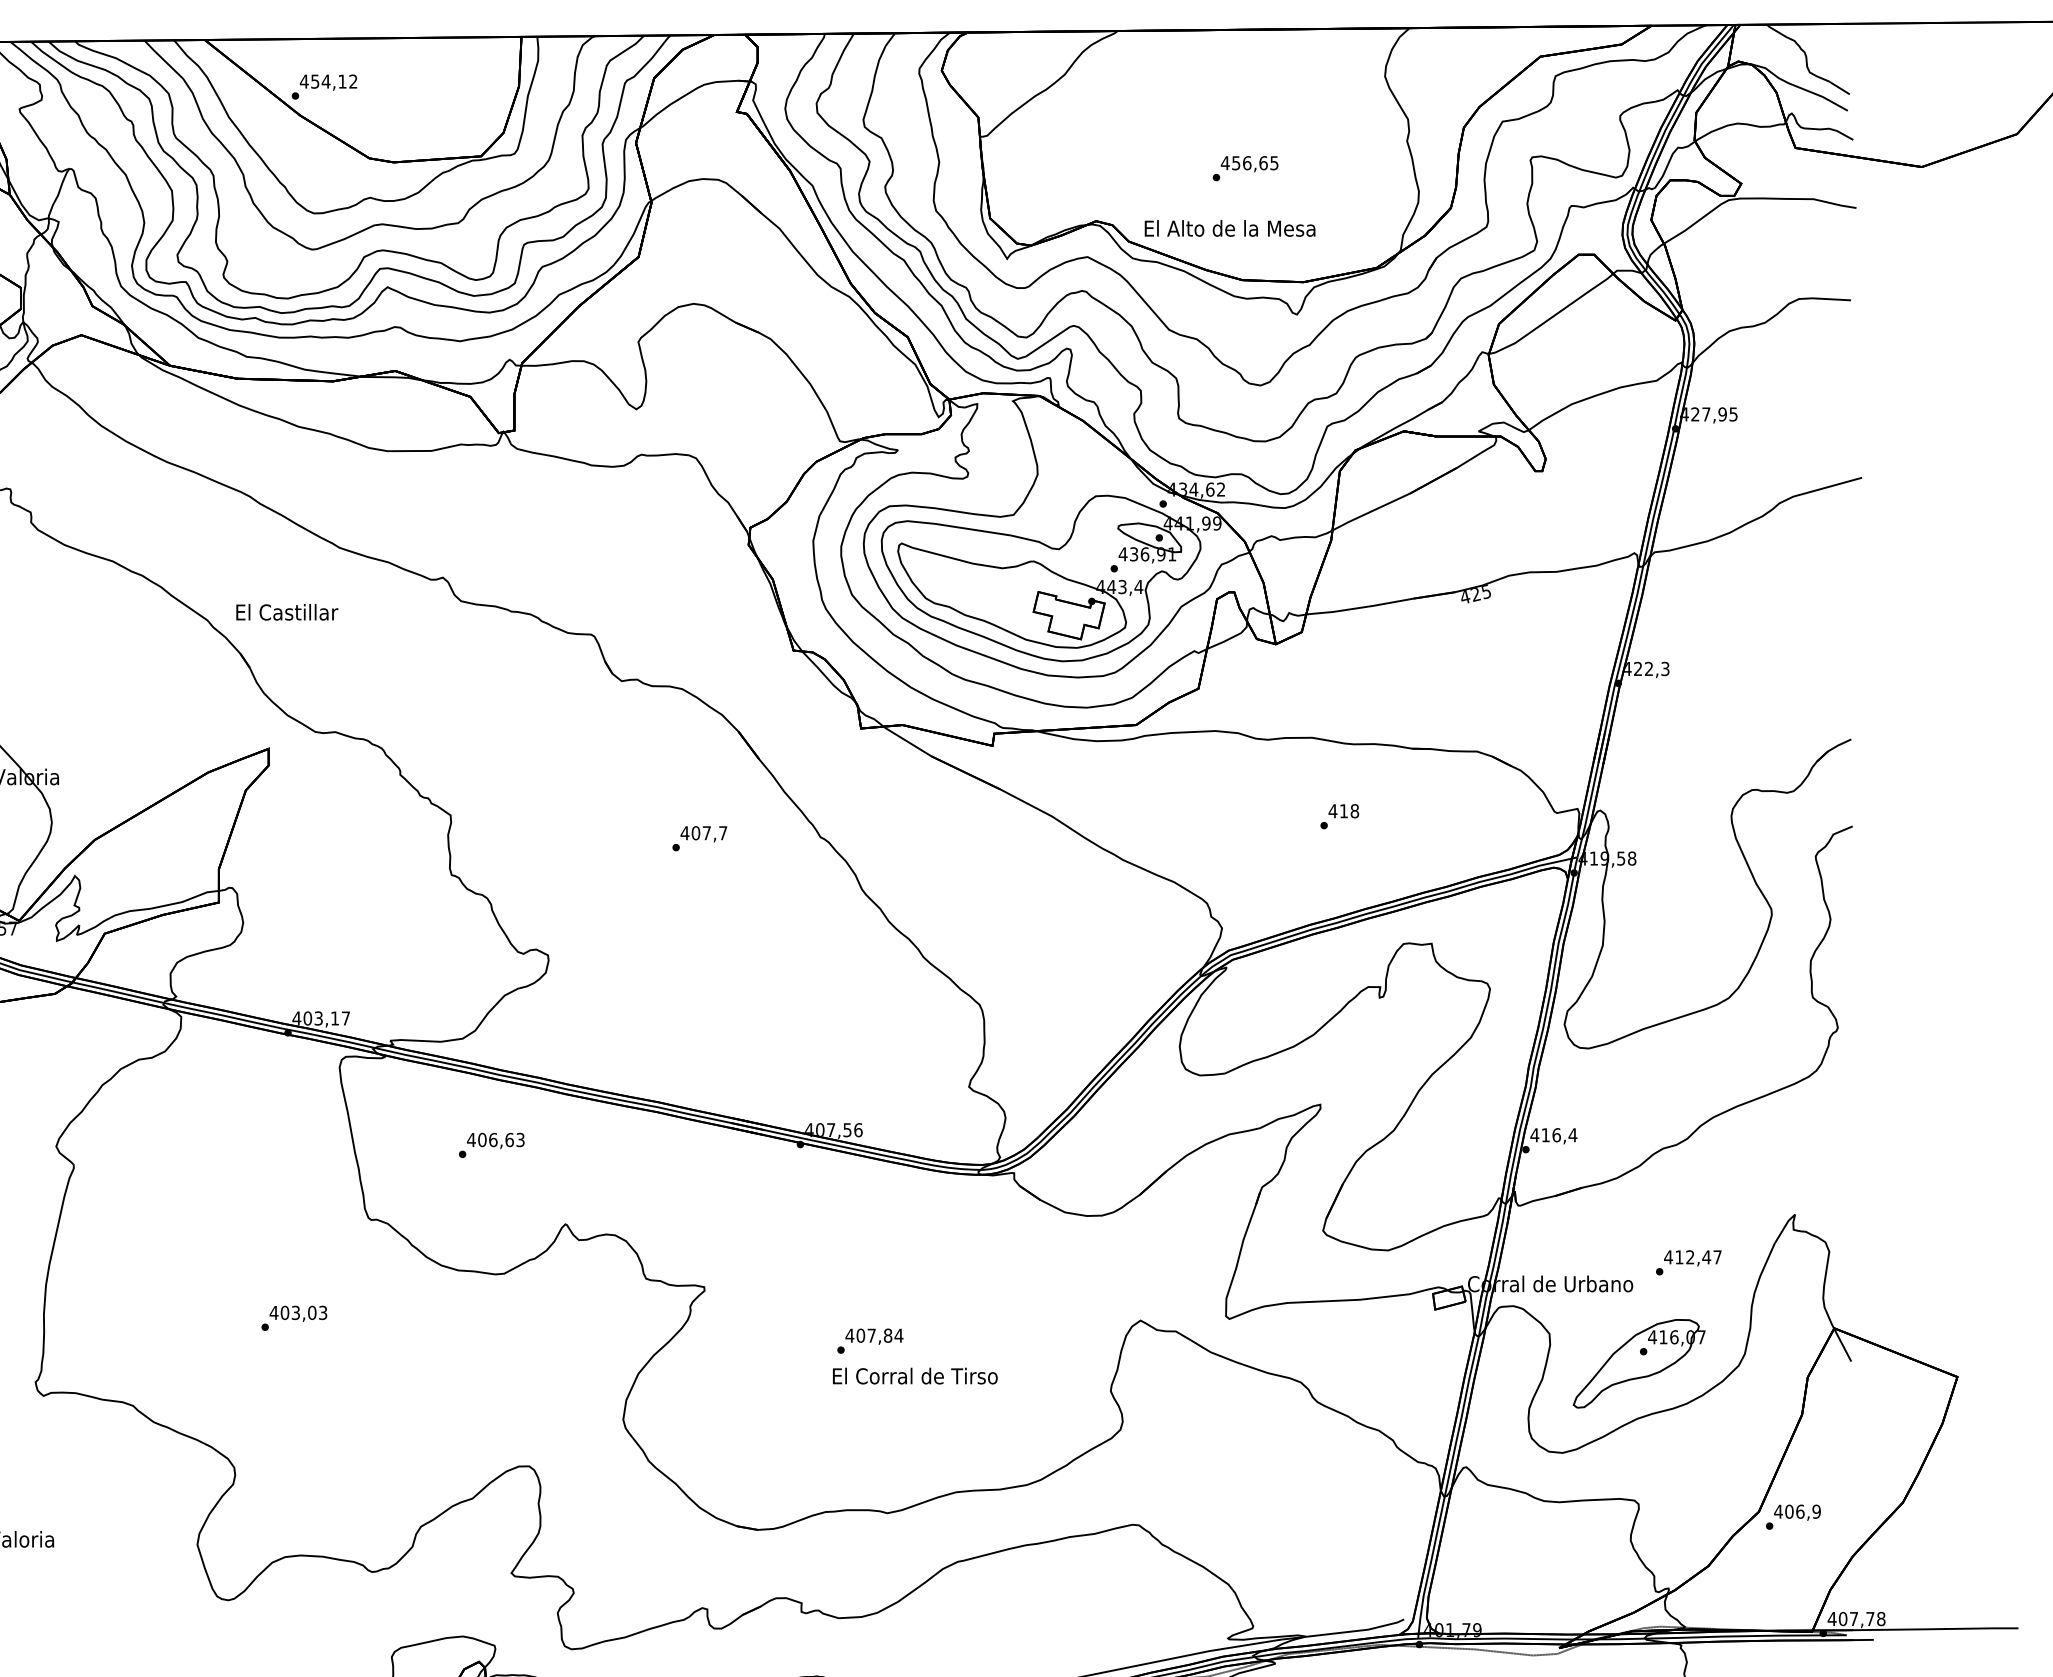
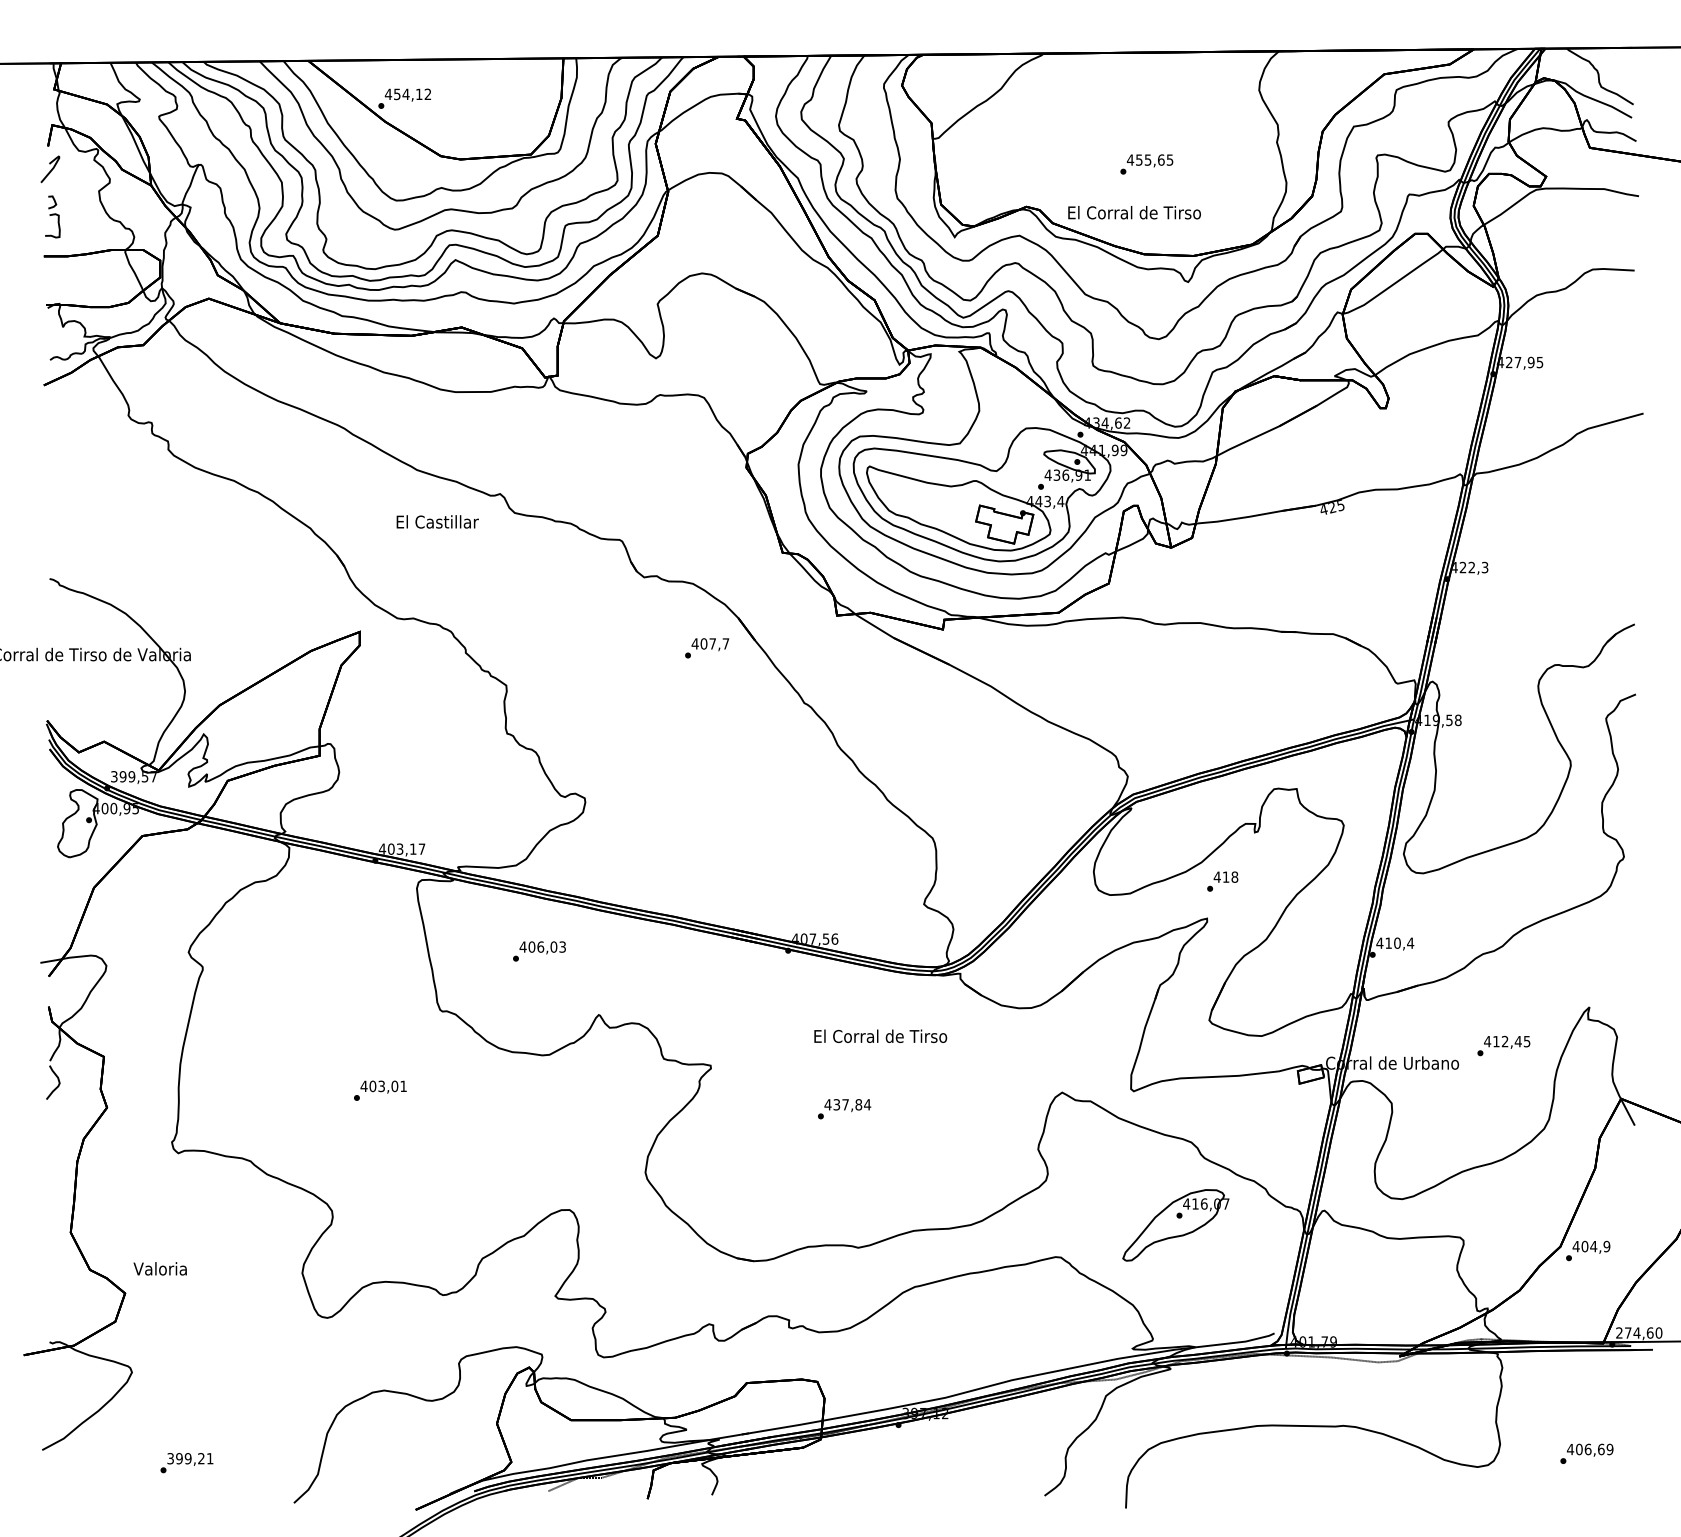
text: (1246, 162) -> (1147, 159), 456,65 -> 455,65
text: (1230, 228) -> (1134, 212), El Alto de la Mesa -> El Corral de Tirso
text: (286, 611) -> (437, 521), moved
text: (1339, 816) -> (1222, 881), moved
text: (700, 838) -> (707, 648), moved
text: (1556, 1134) -> (1397, 942), 416,4 -> 410,4
text: (509, 1139) -> (553, 946), 406,63 -> 406,03
text: (1716, 1257) -> (1526, 1041), 412,47 -> 412,45
text: (322, 1313) -> (403, 1086), 403,03 -> 403,01
text: (860, 1335) -> (836, 1104), 407,84 -> 437,84
part: (1638, 1363) -> (1175, 1225), moved
text: (915, 1375) -> (880, 1035), moved
text: (1799, 1511) -> (1593, 1246), 406,9 -> 404,9
text: (1855, 1618) -> (1638, 1332), 407,78 -> 274,60

